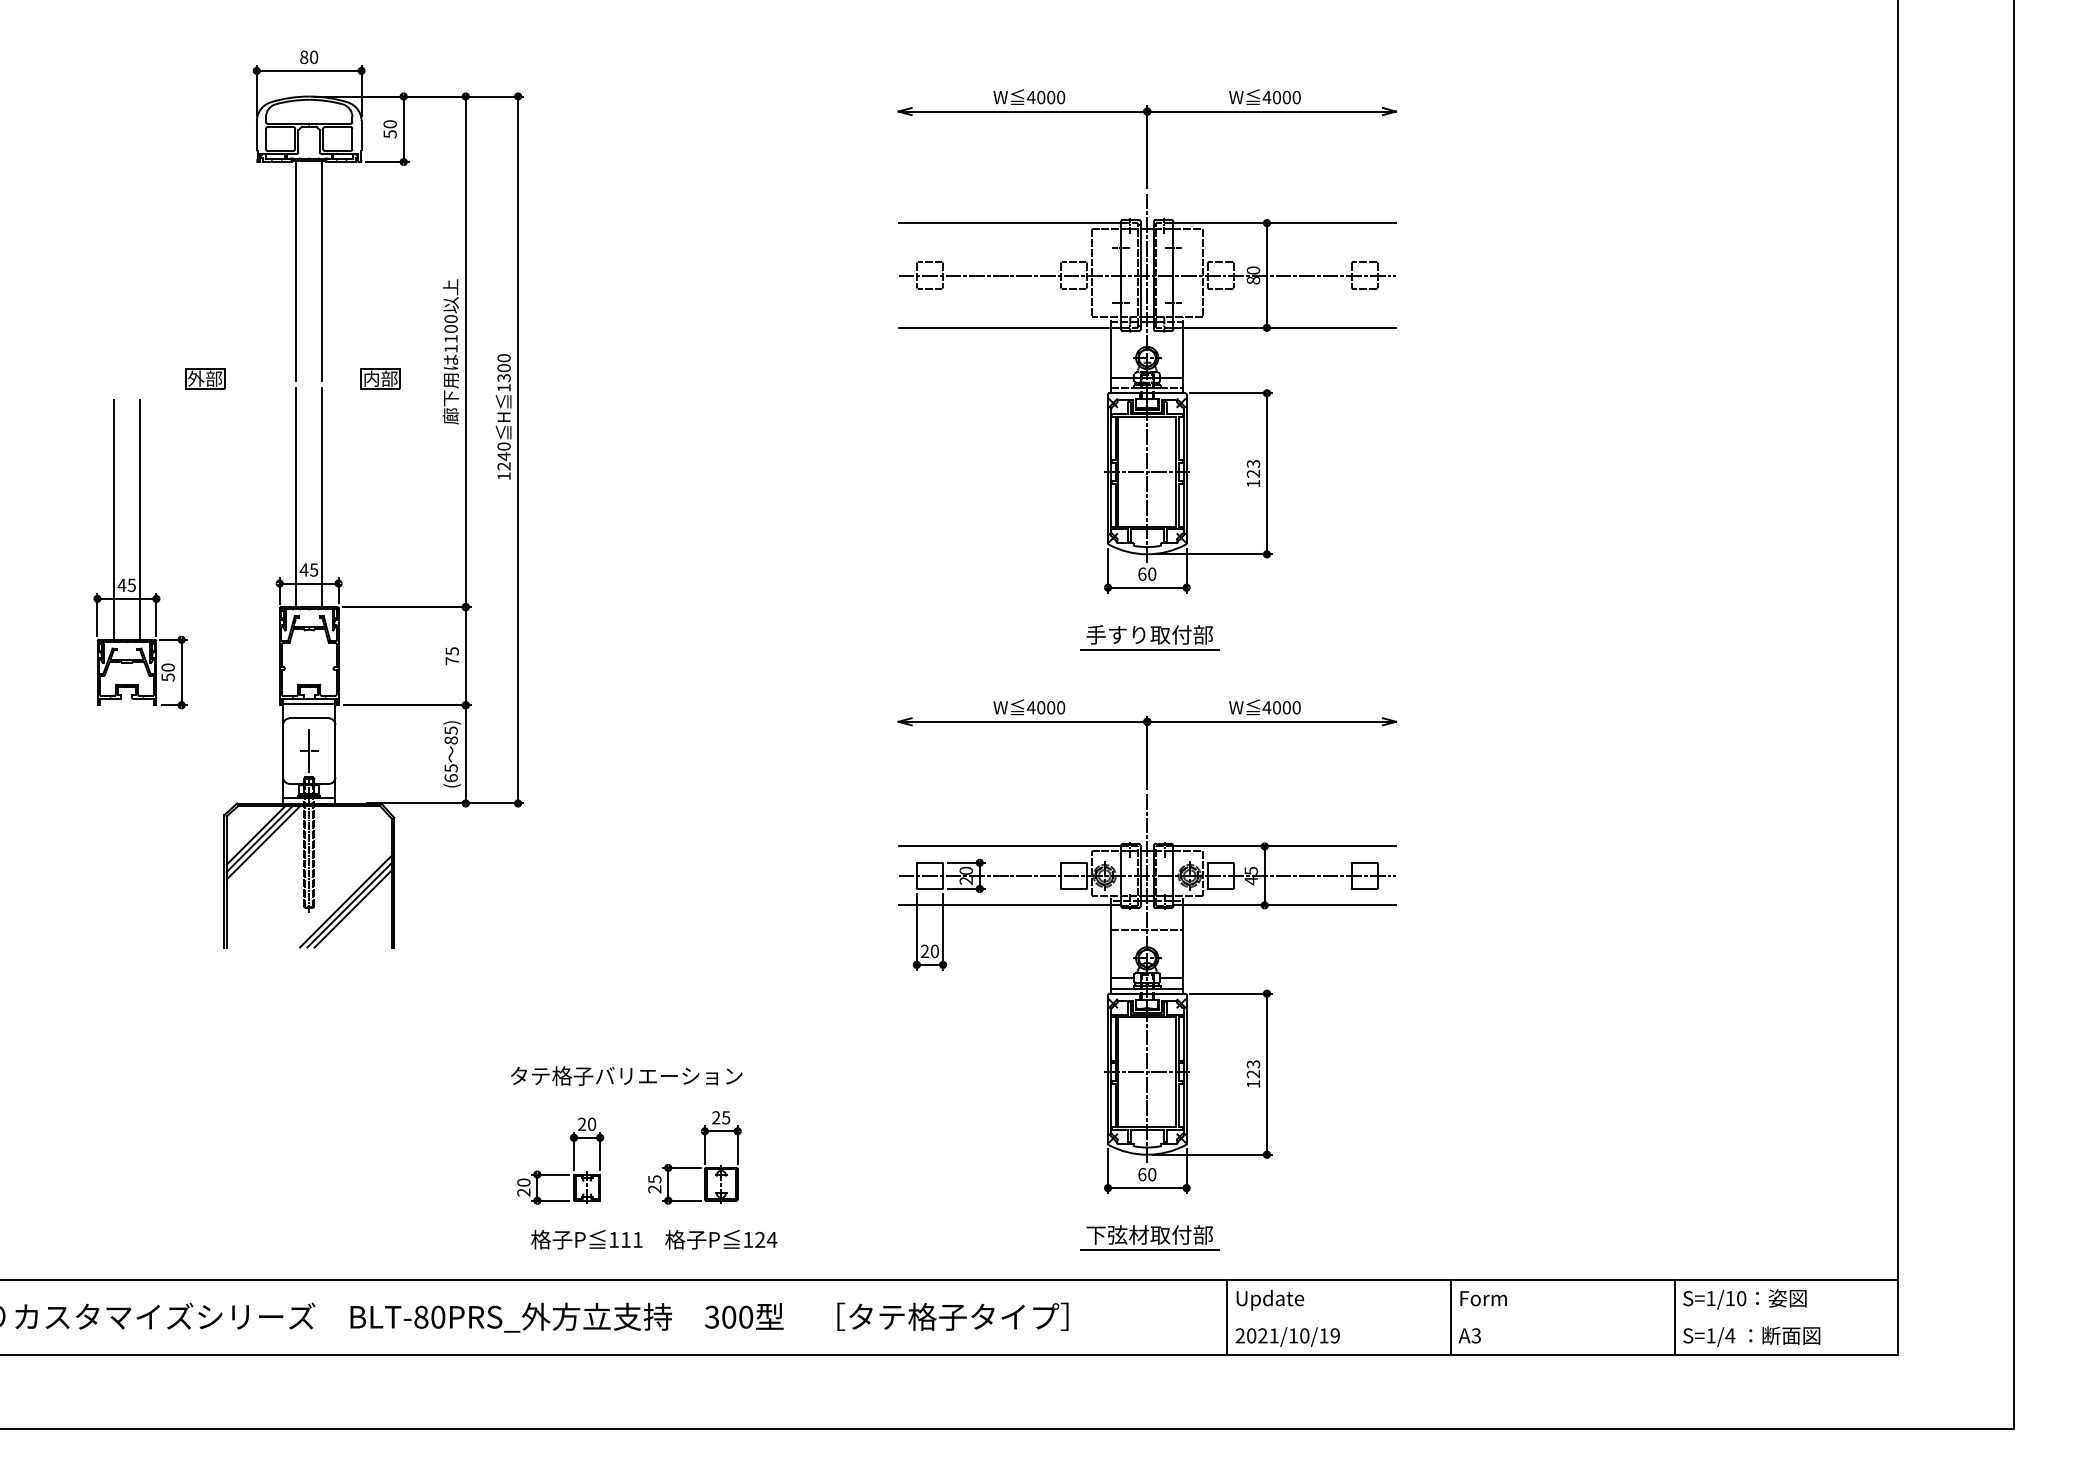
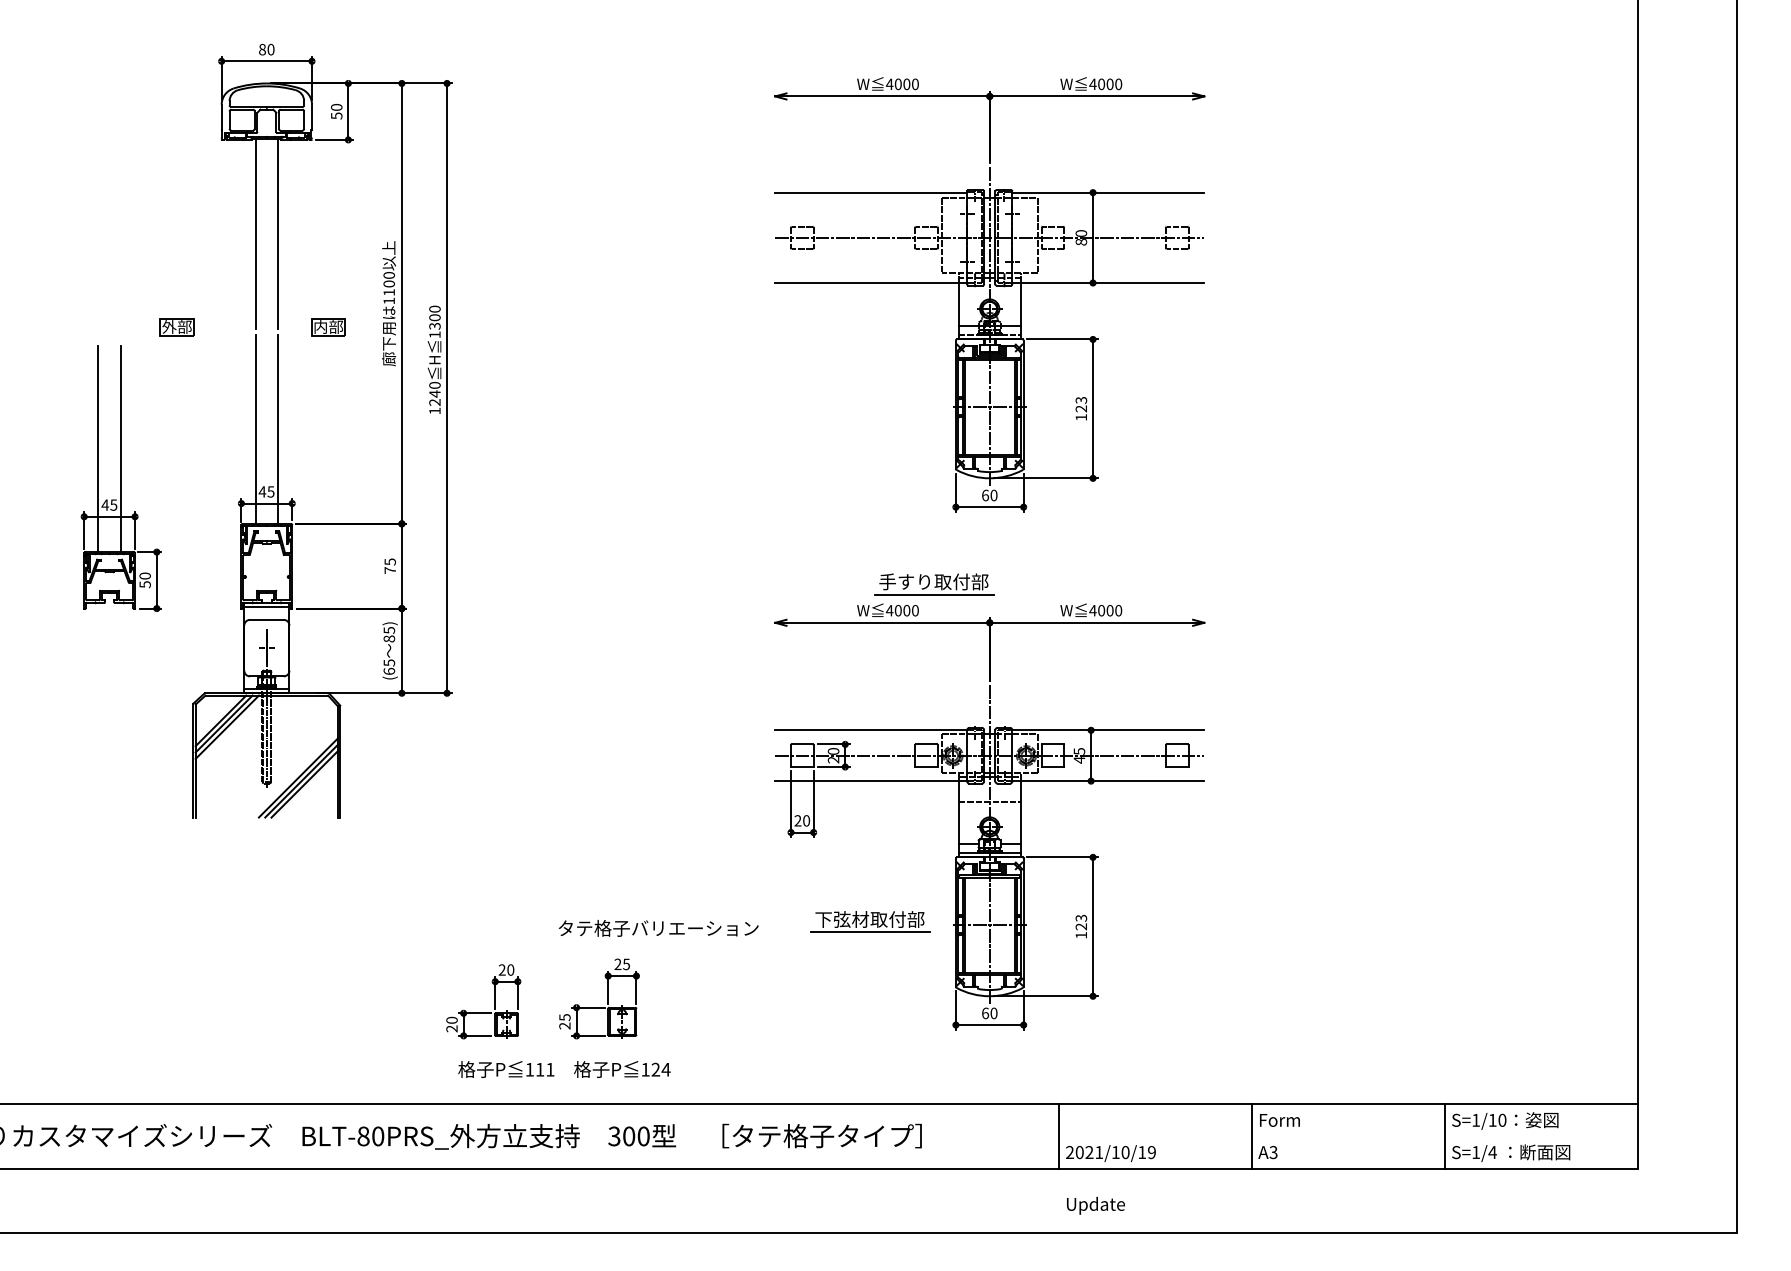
part: (1150, 637) -> (934, 584), moved
text: (626, 1076) -> (658, 928), moved
part: (1150, 1237) -> (870, 921), moved
text: (1269, 1299) -> (1095, 1205), moved

